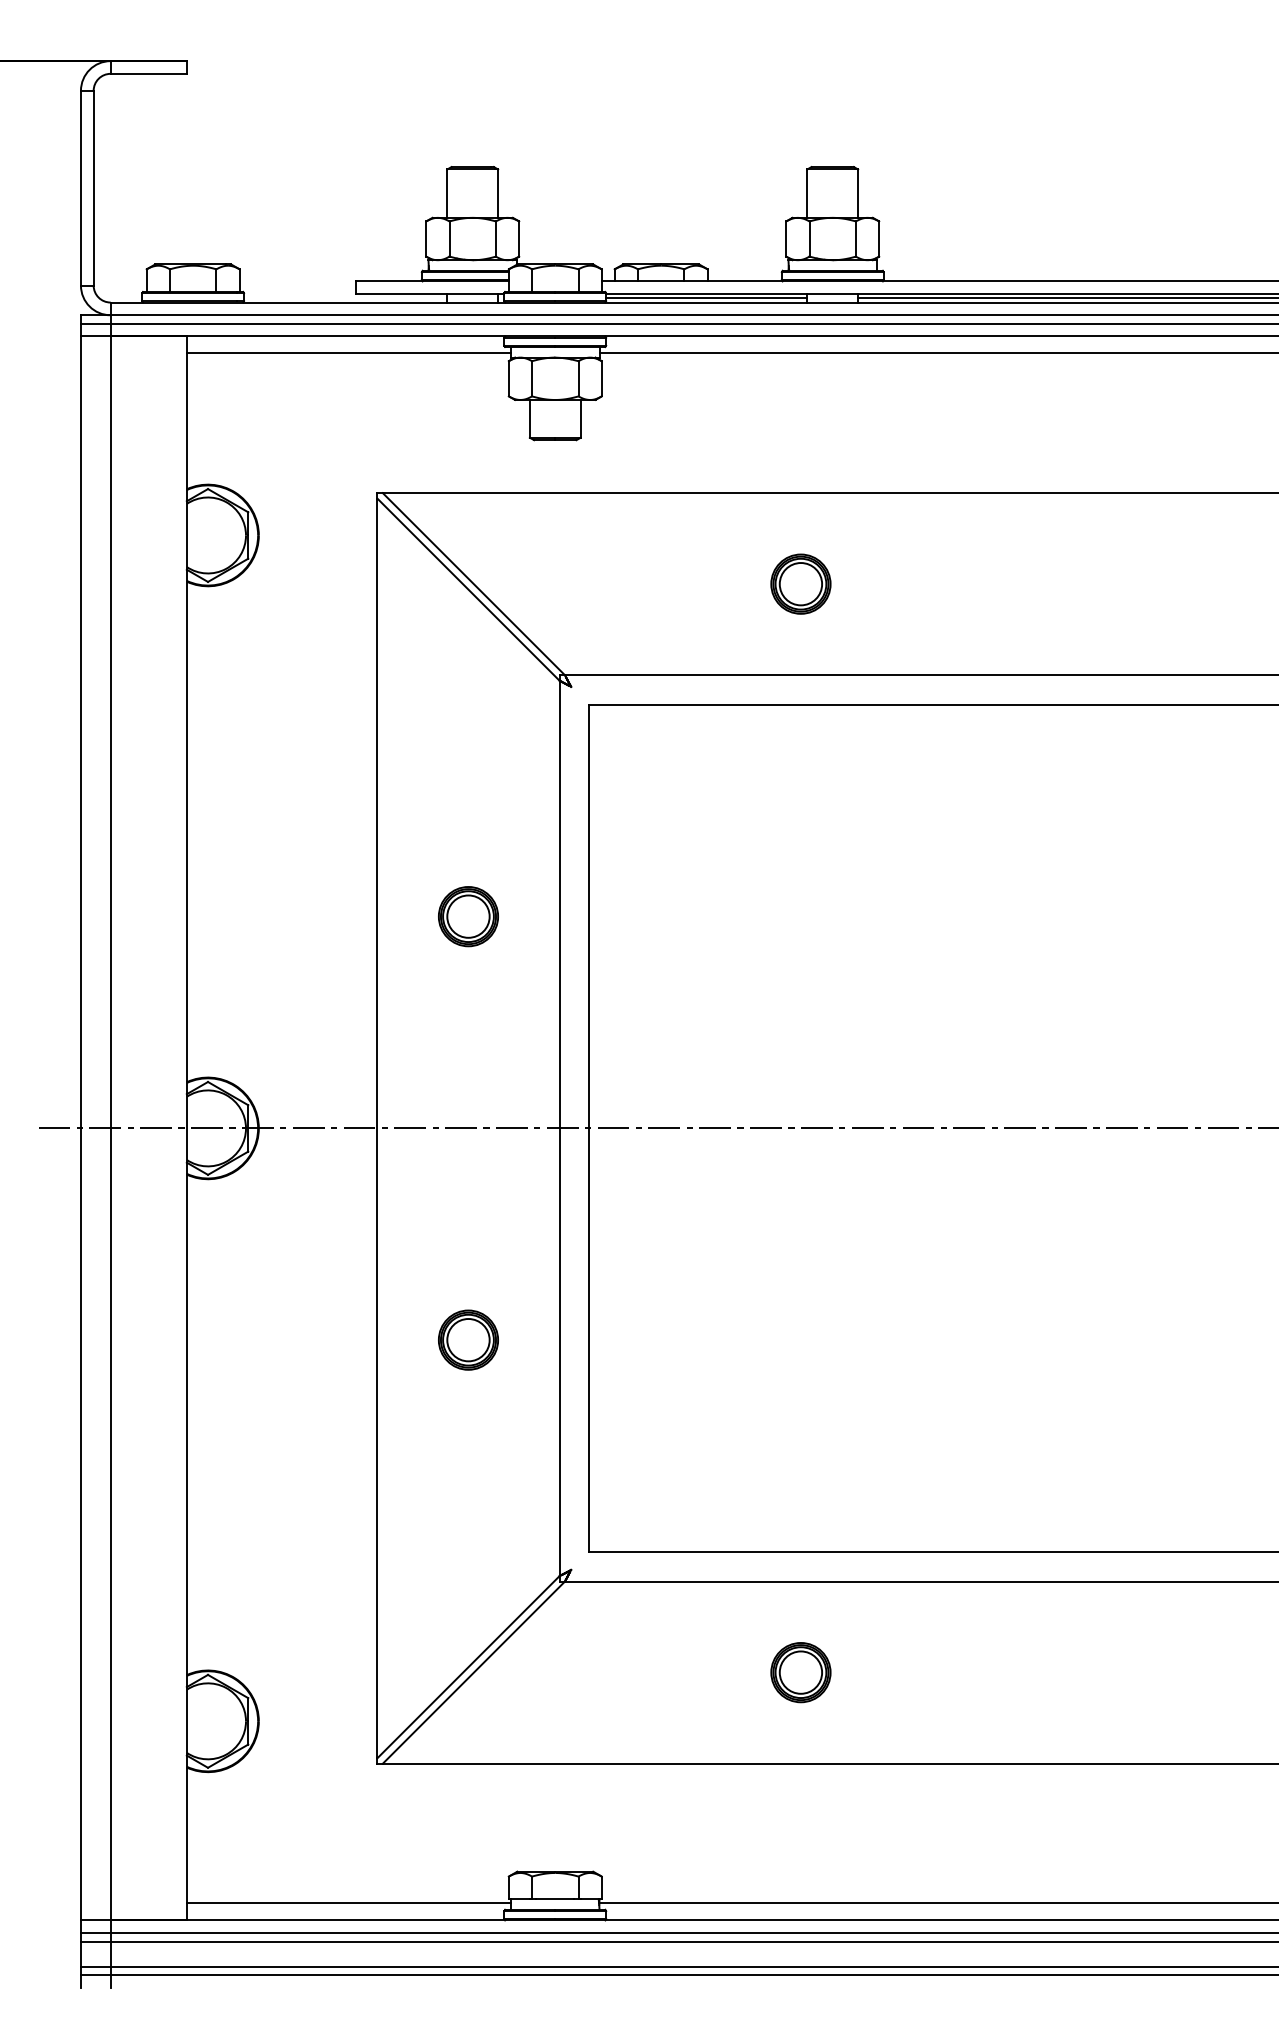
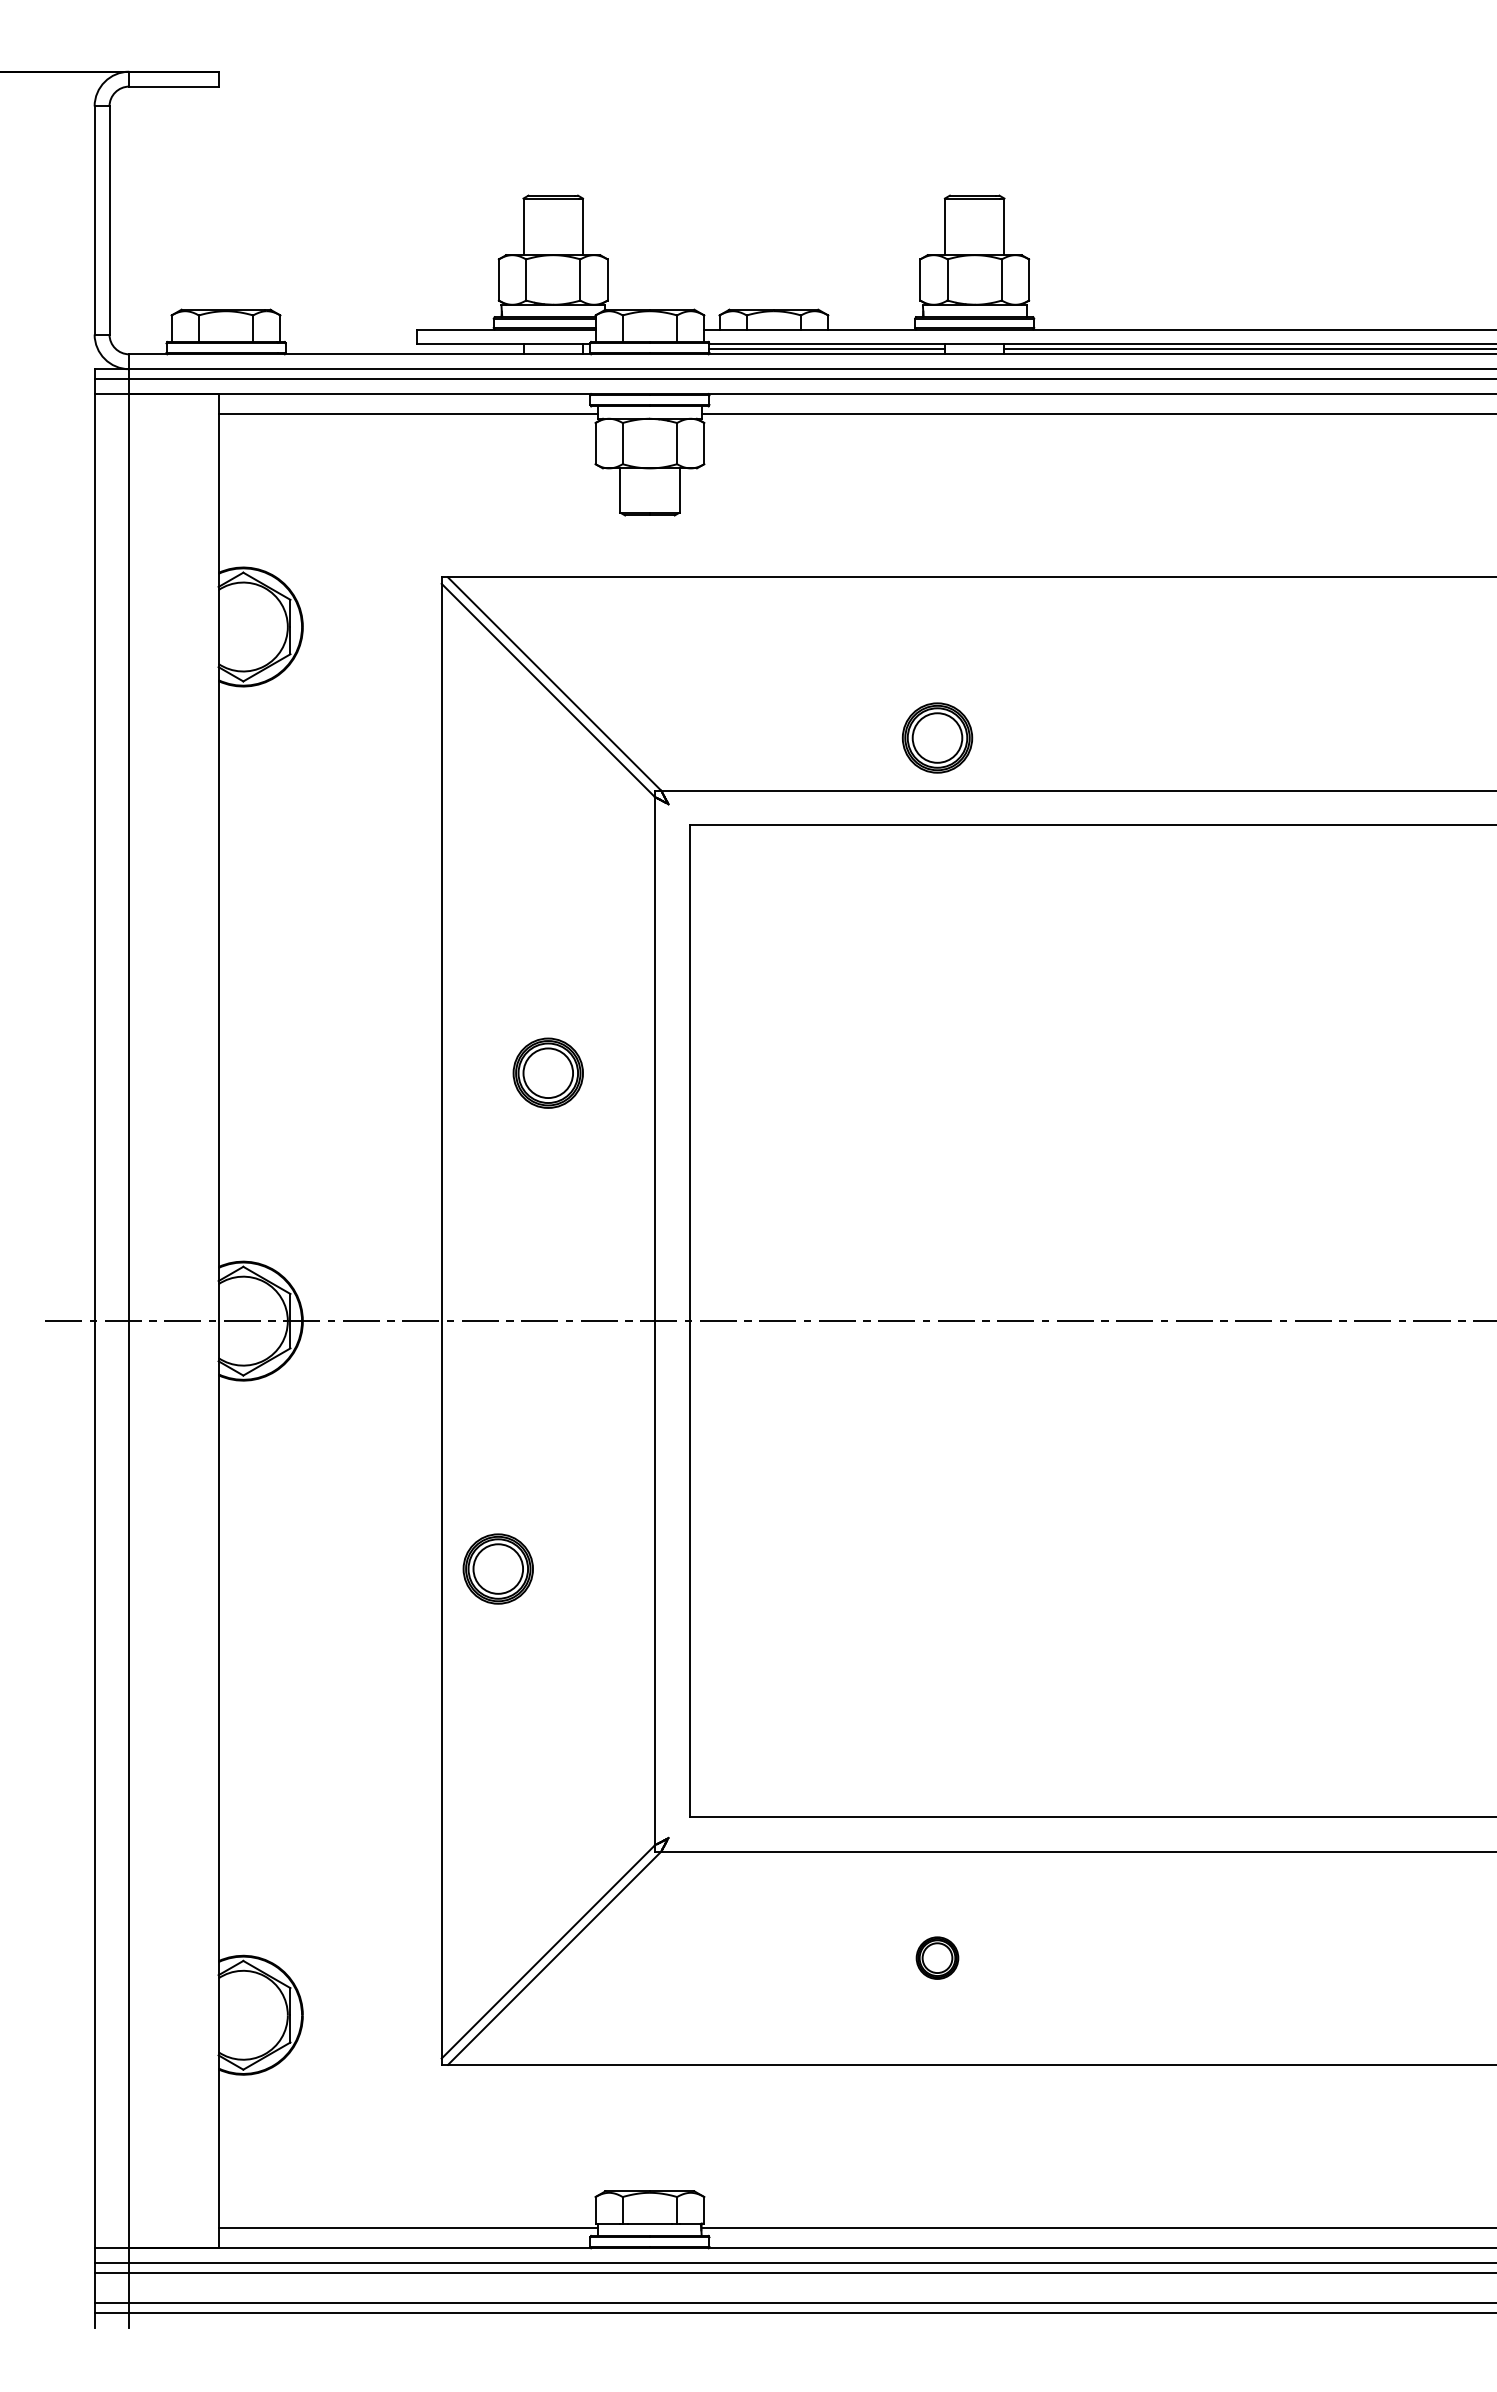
part: (800, 583) -> (937, 737), moved
part: (467, 1339) -> (497, 1568), moved
part: (800, 1671) -> (937, 1957), size x0.6

